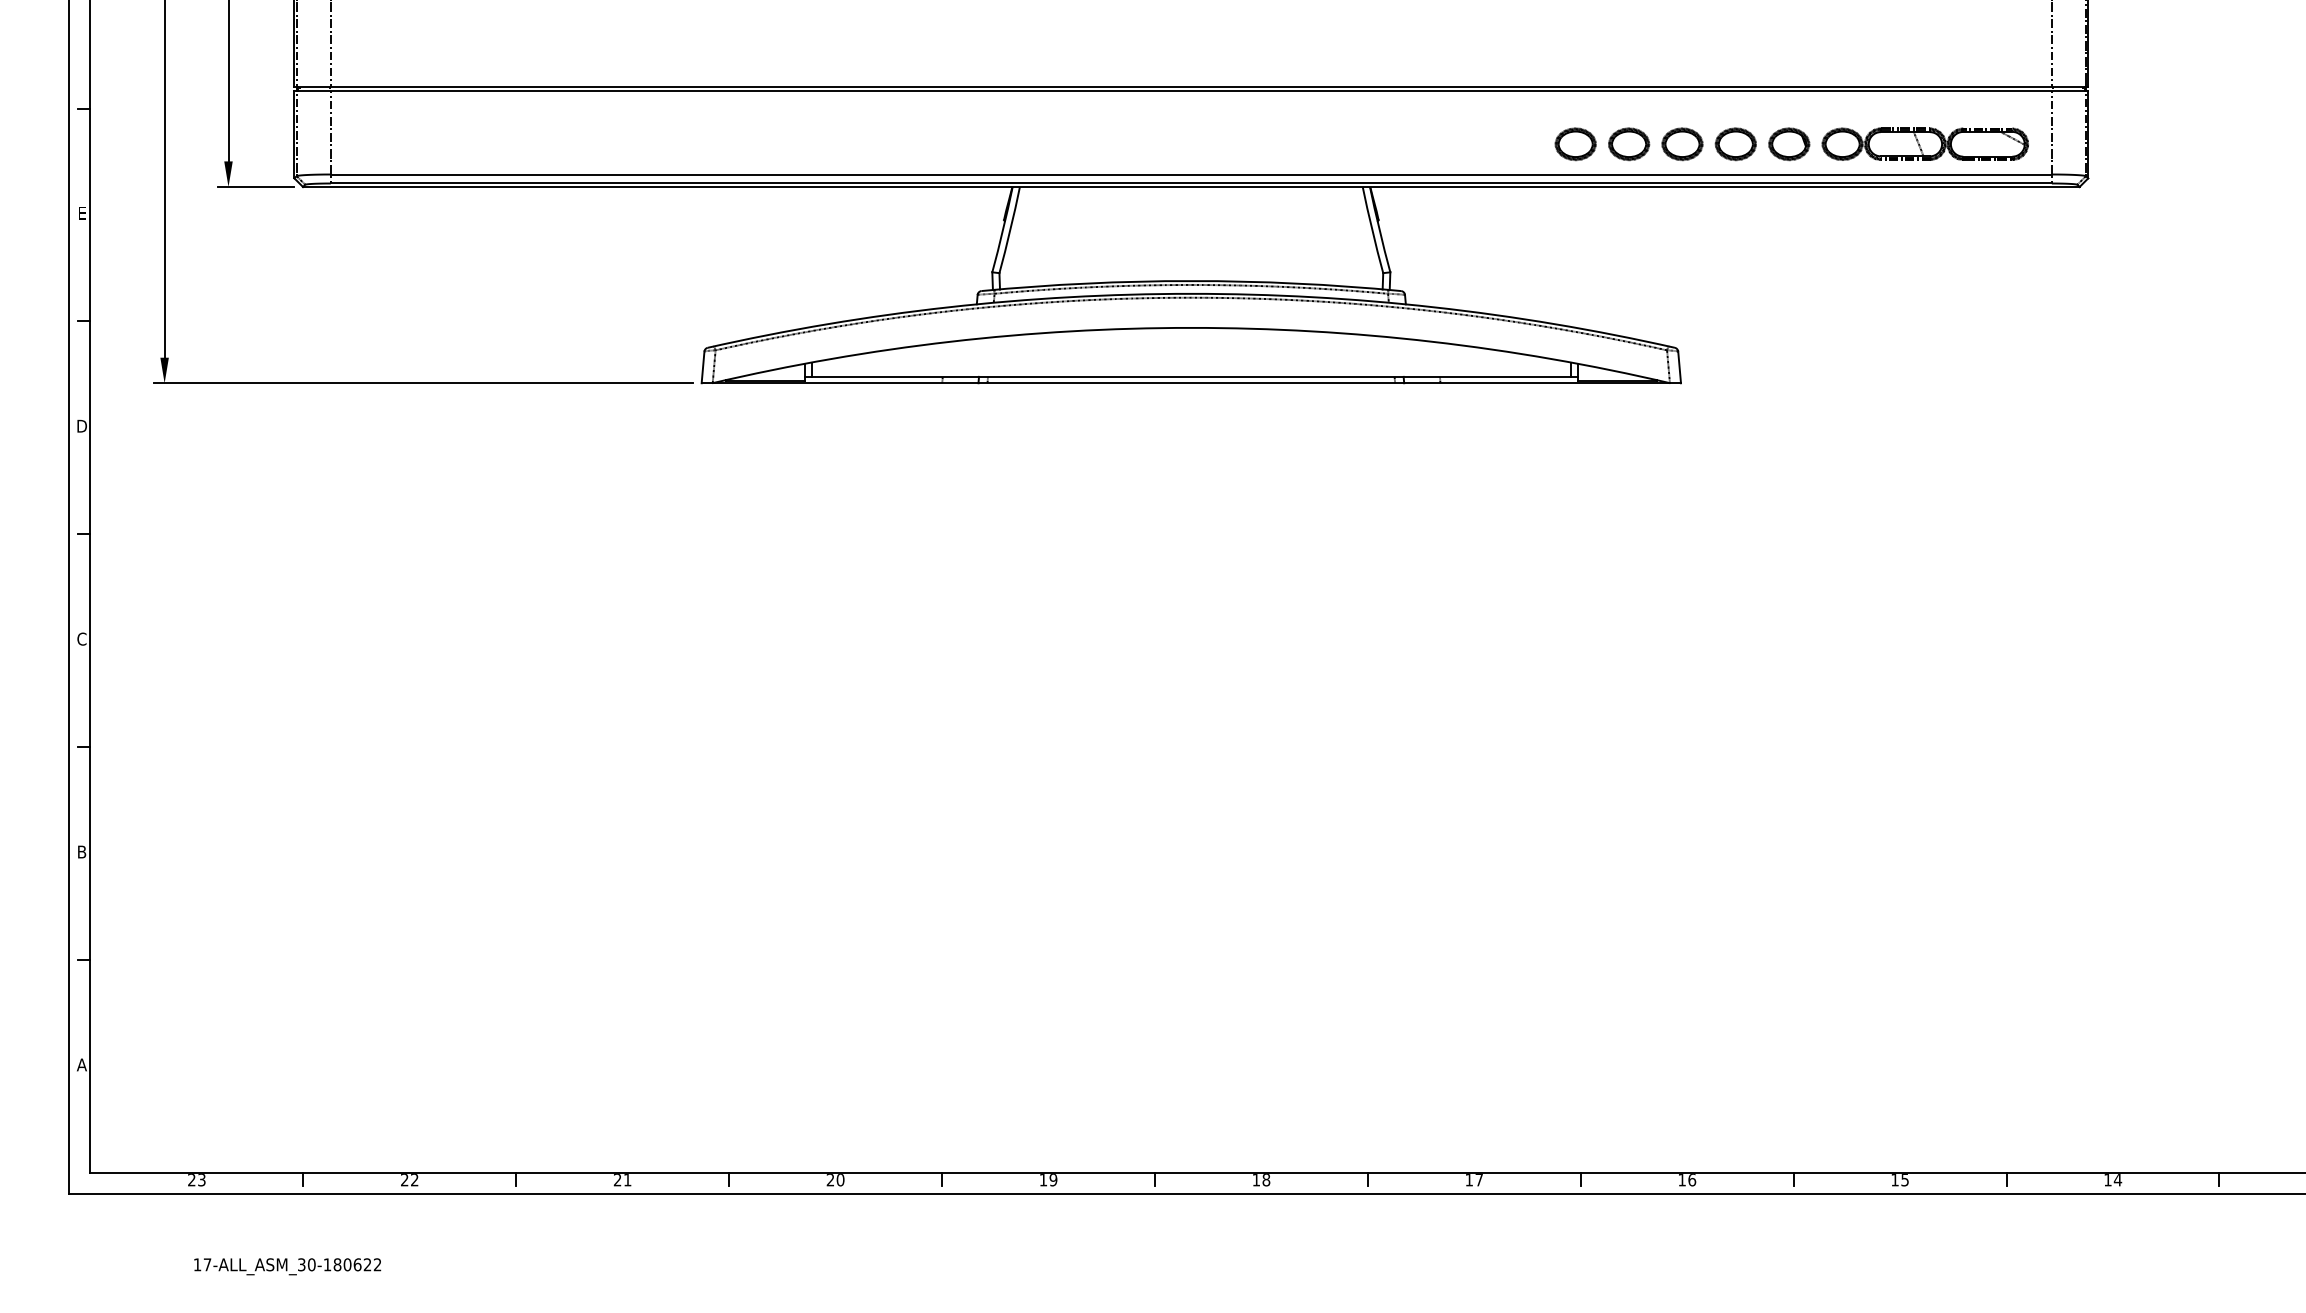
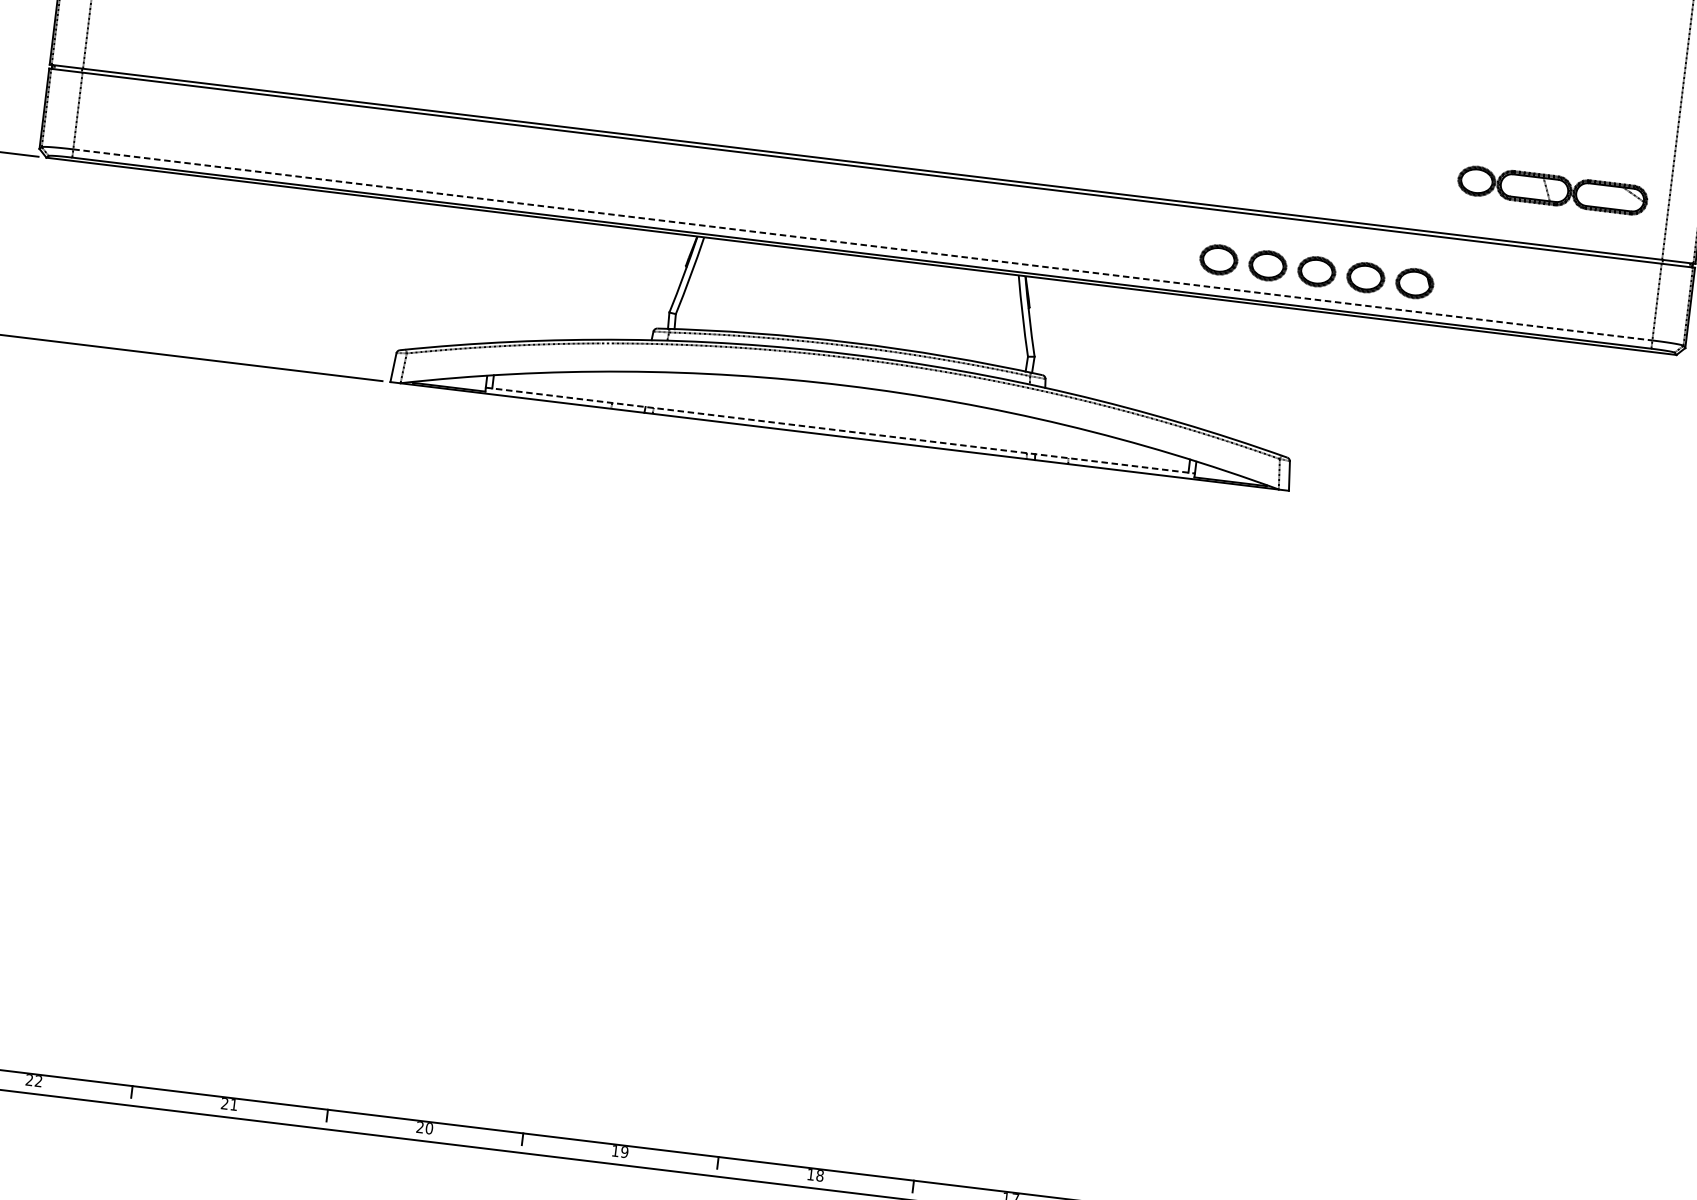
part: (1924, 143) -> (1552, 189), moved
line: (1191, 174) -> (863, 244), solid -> dashed
line: (1191, 376) -> (840, 430), solid -> dashed

